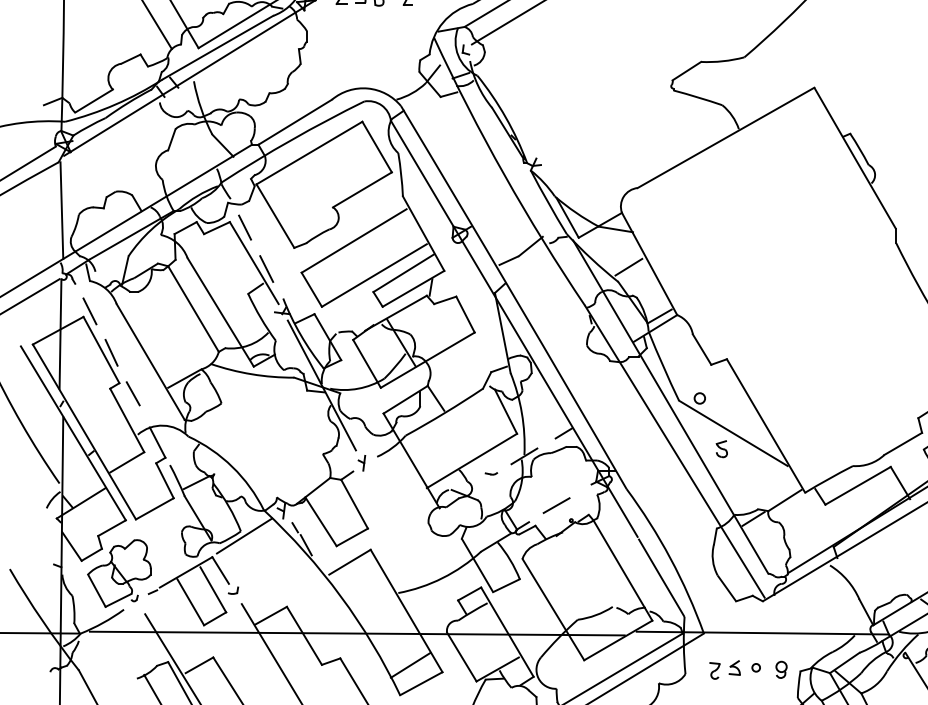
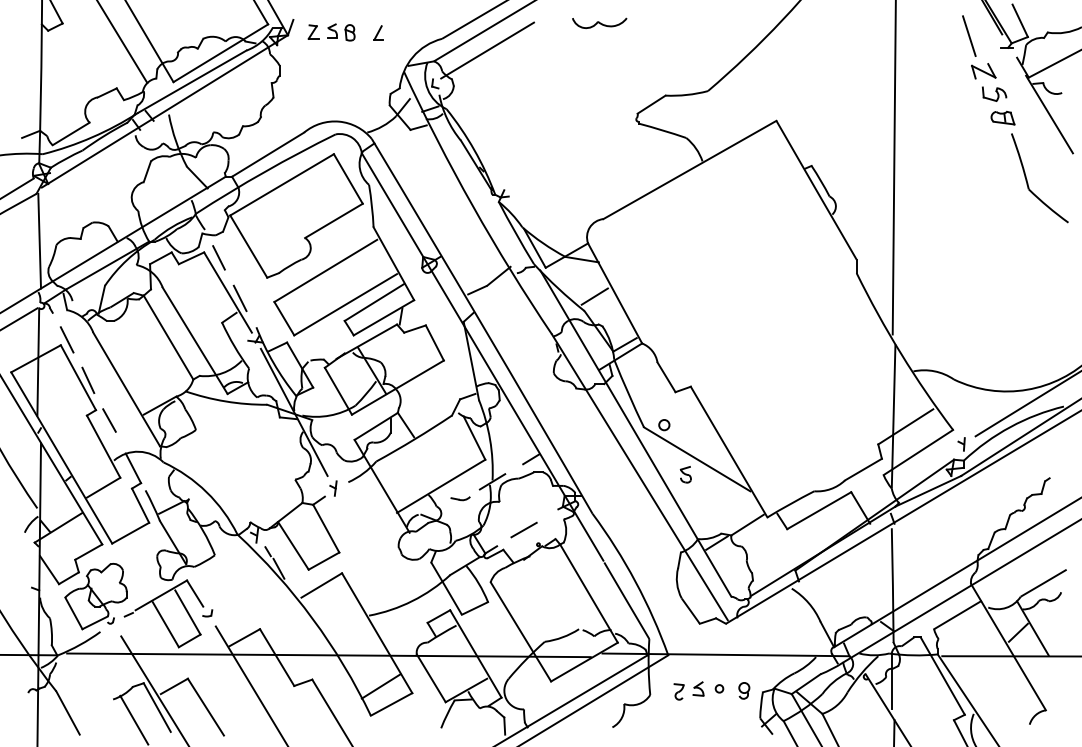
part: (490, 473) -> (459, 498), size x1.6
line: (244, 535) -> (218, 559), removed

